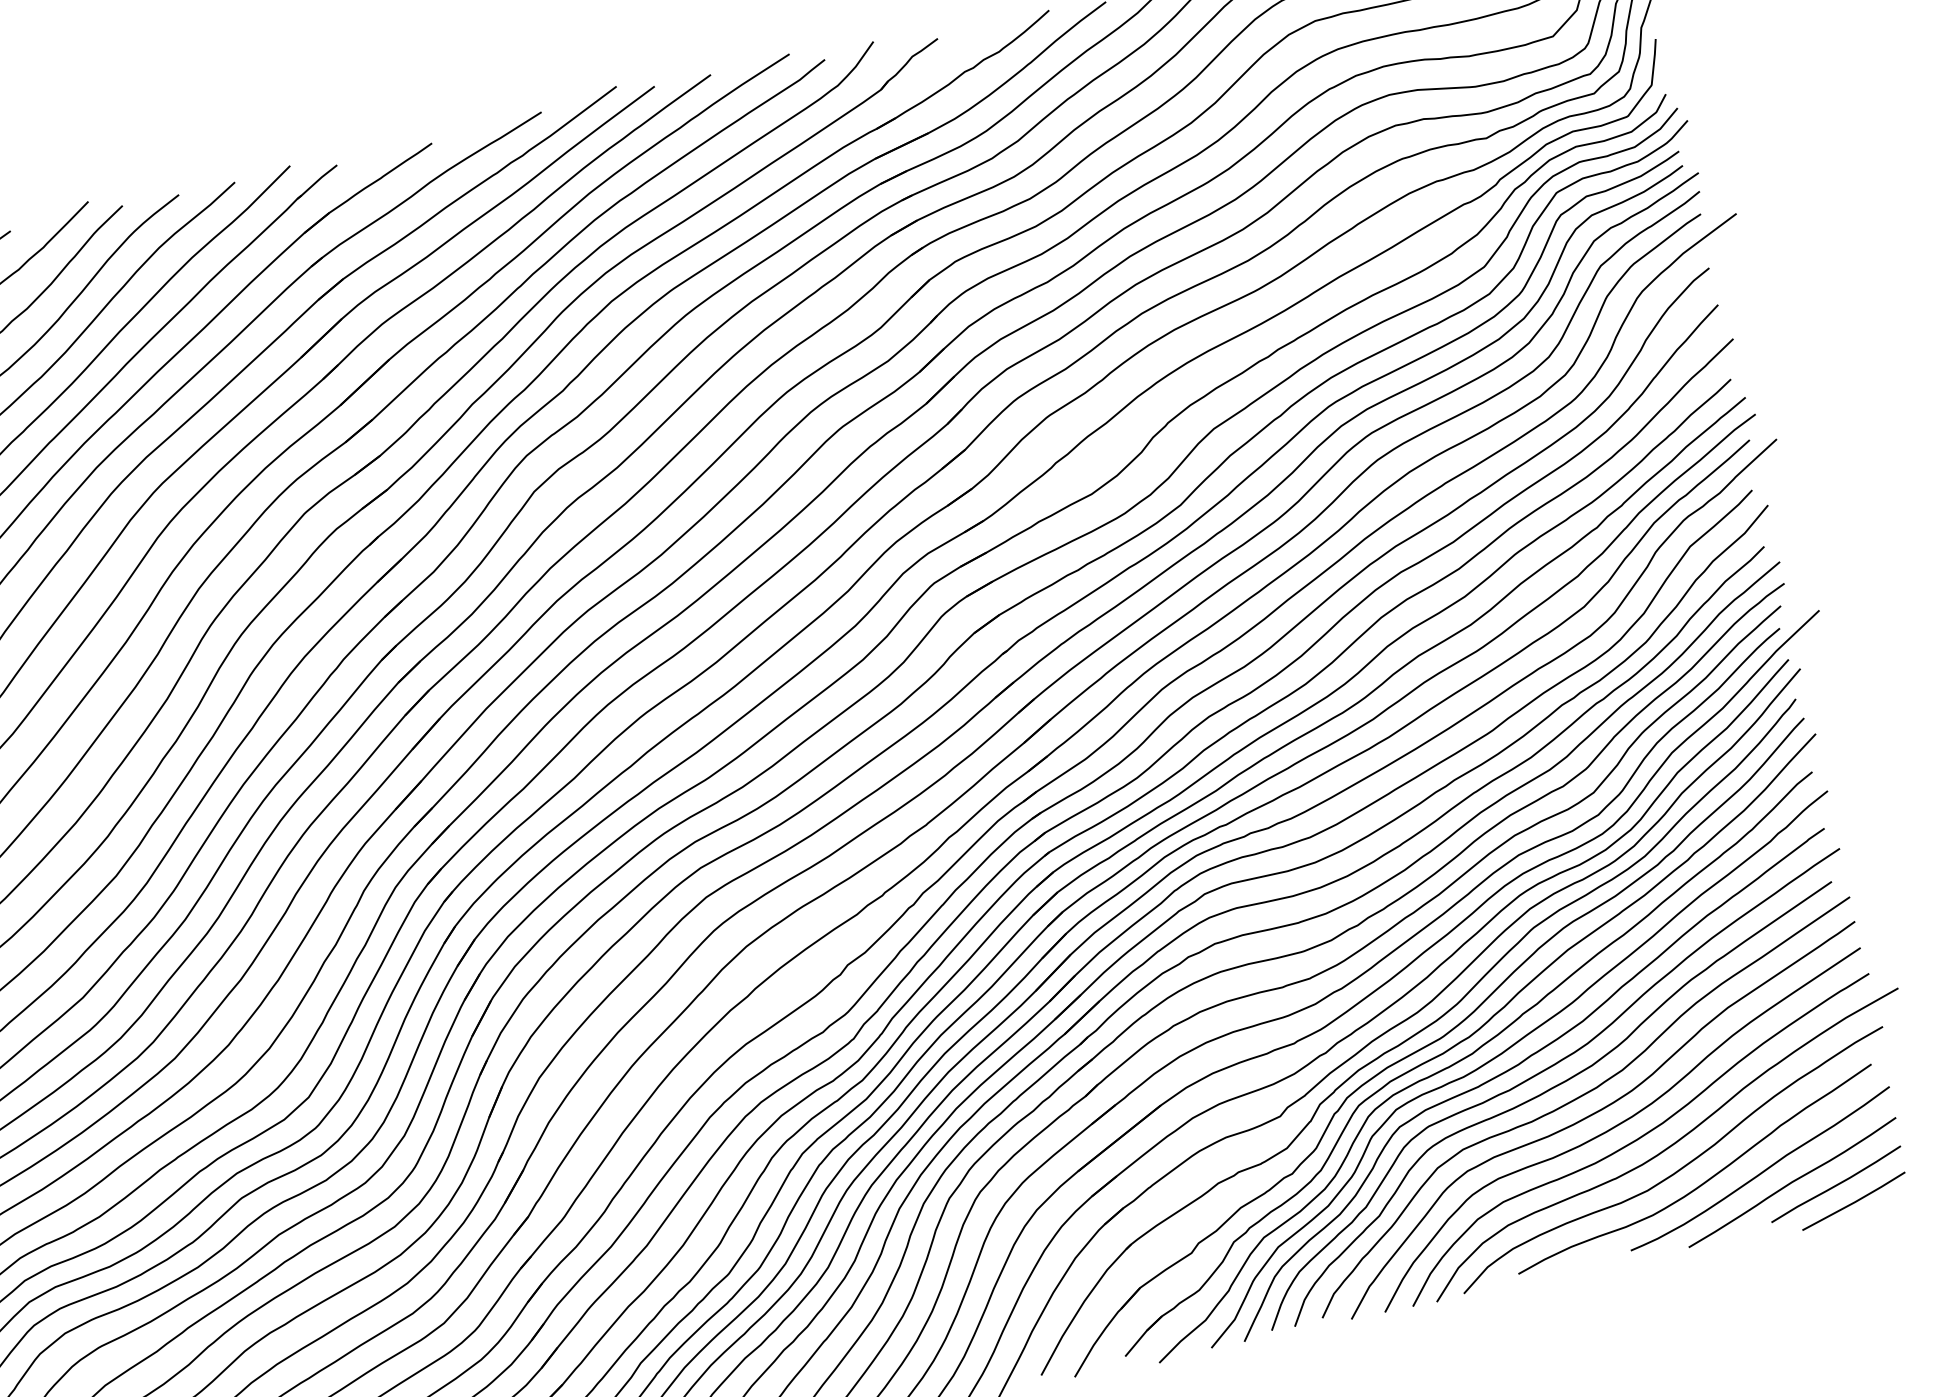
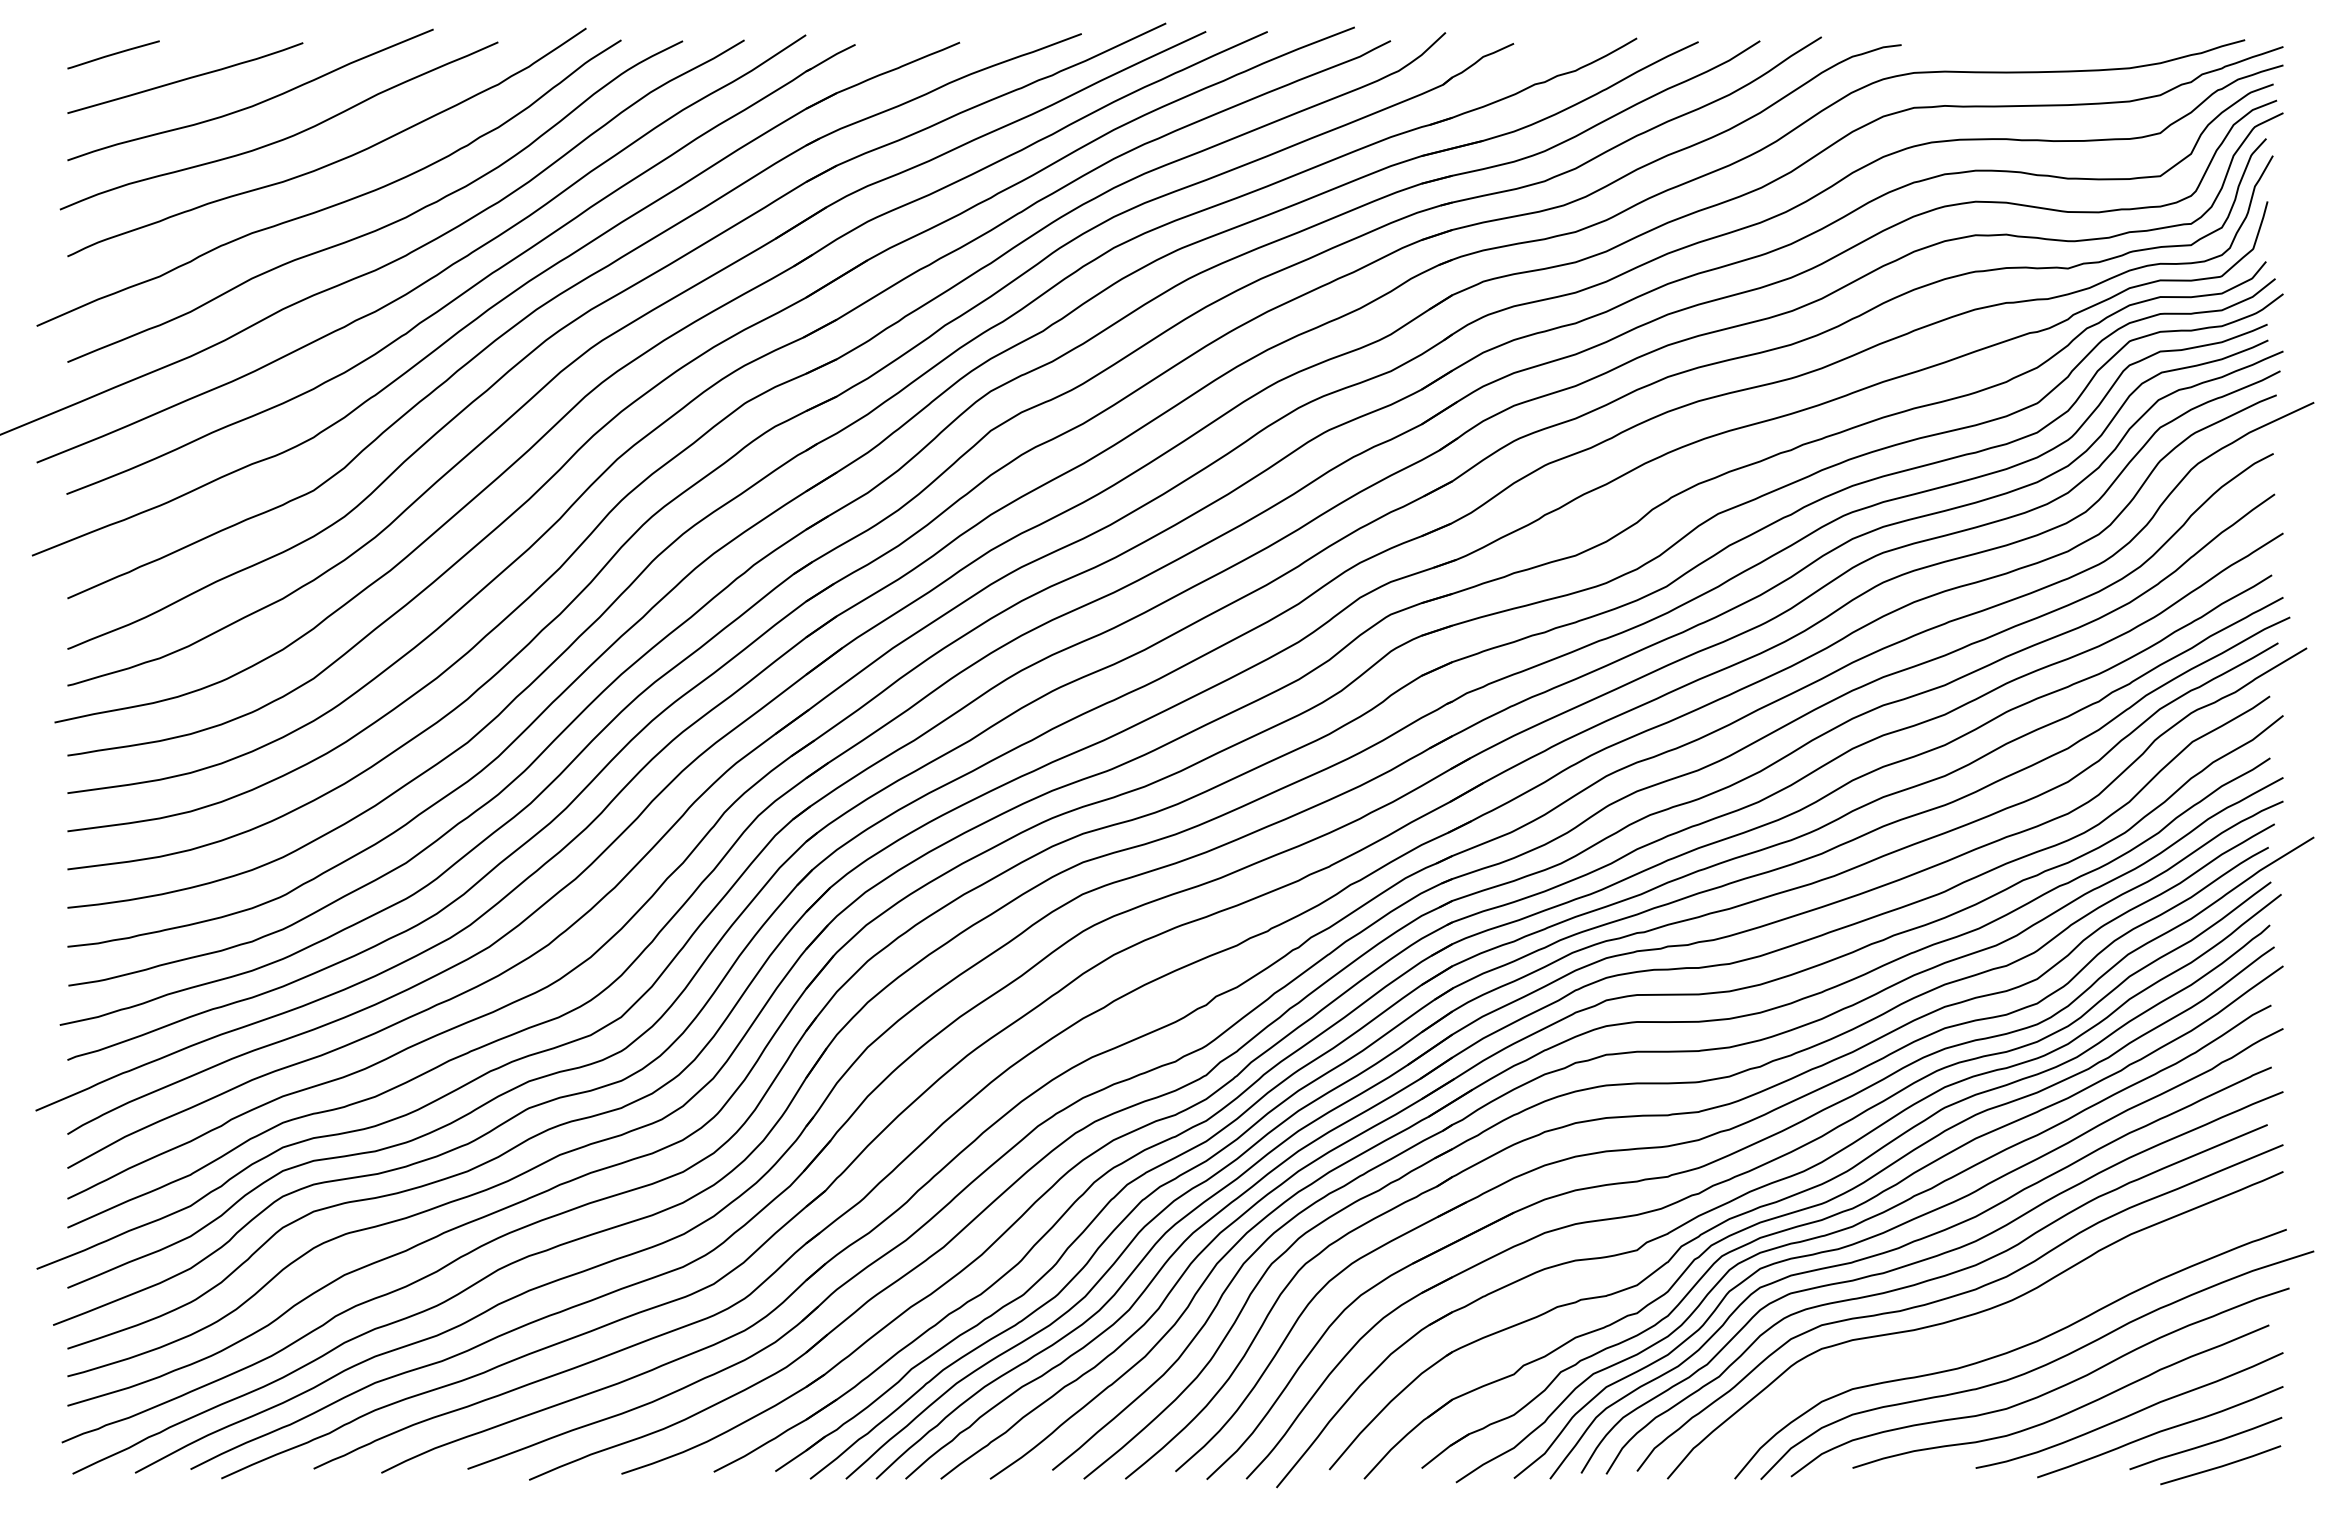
curve: (1618, 1125) -> (1990, 1334), removed

